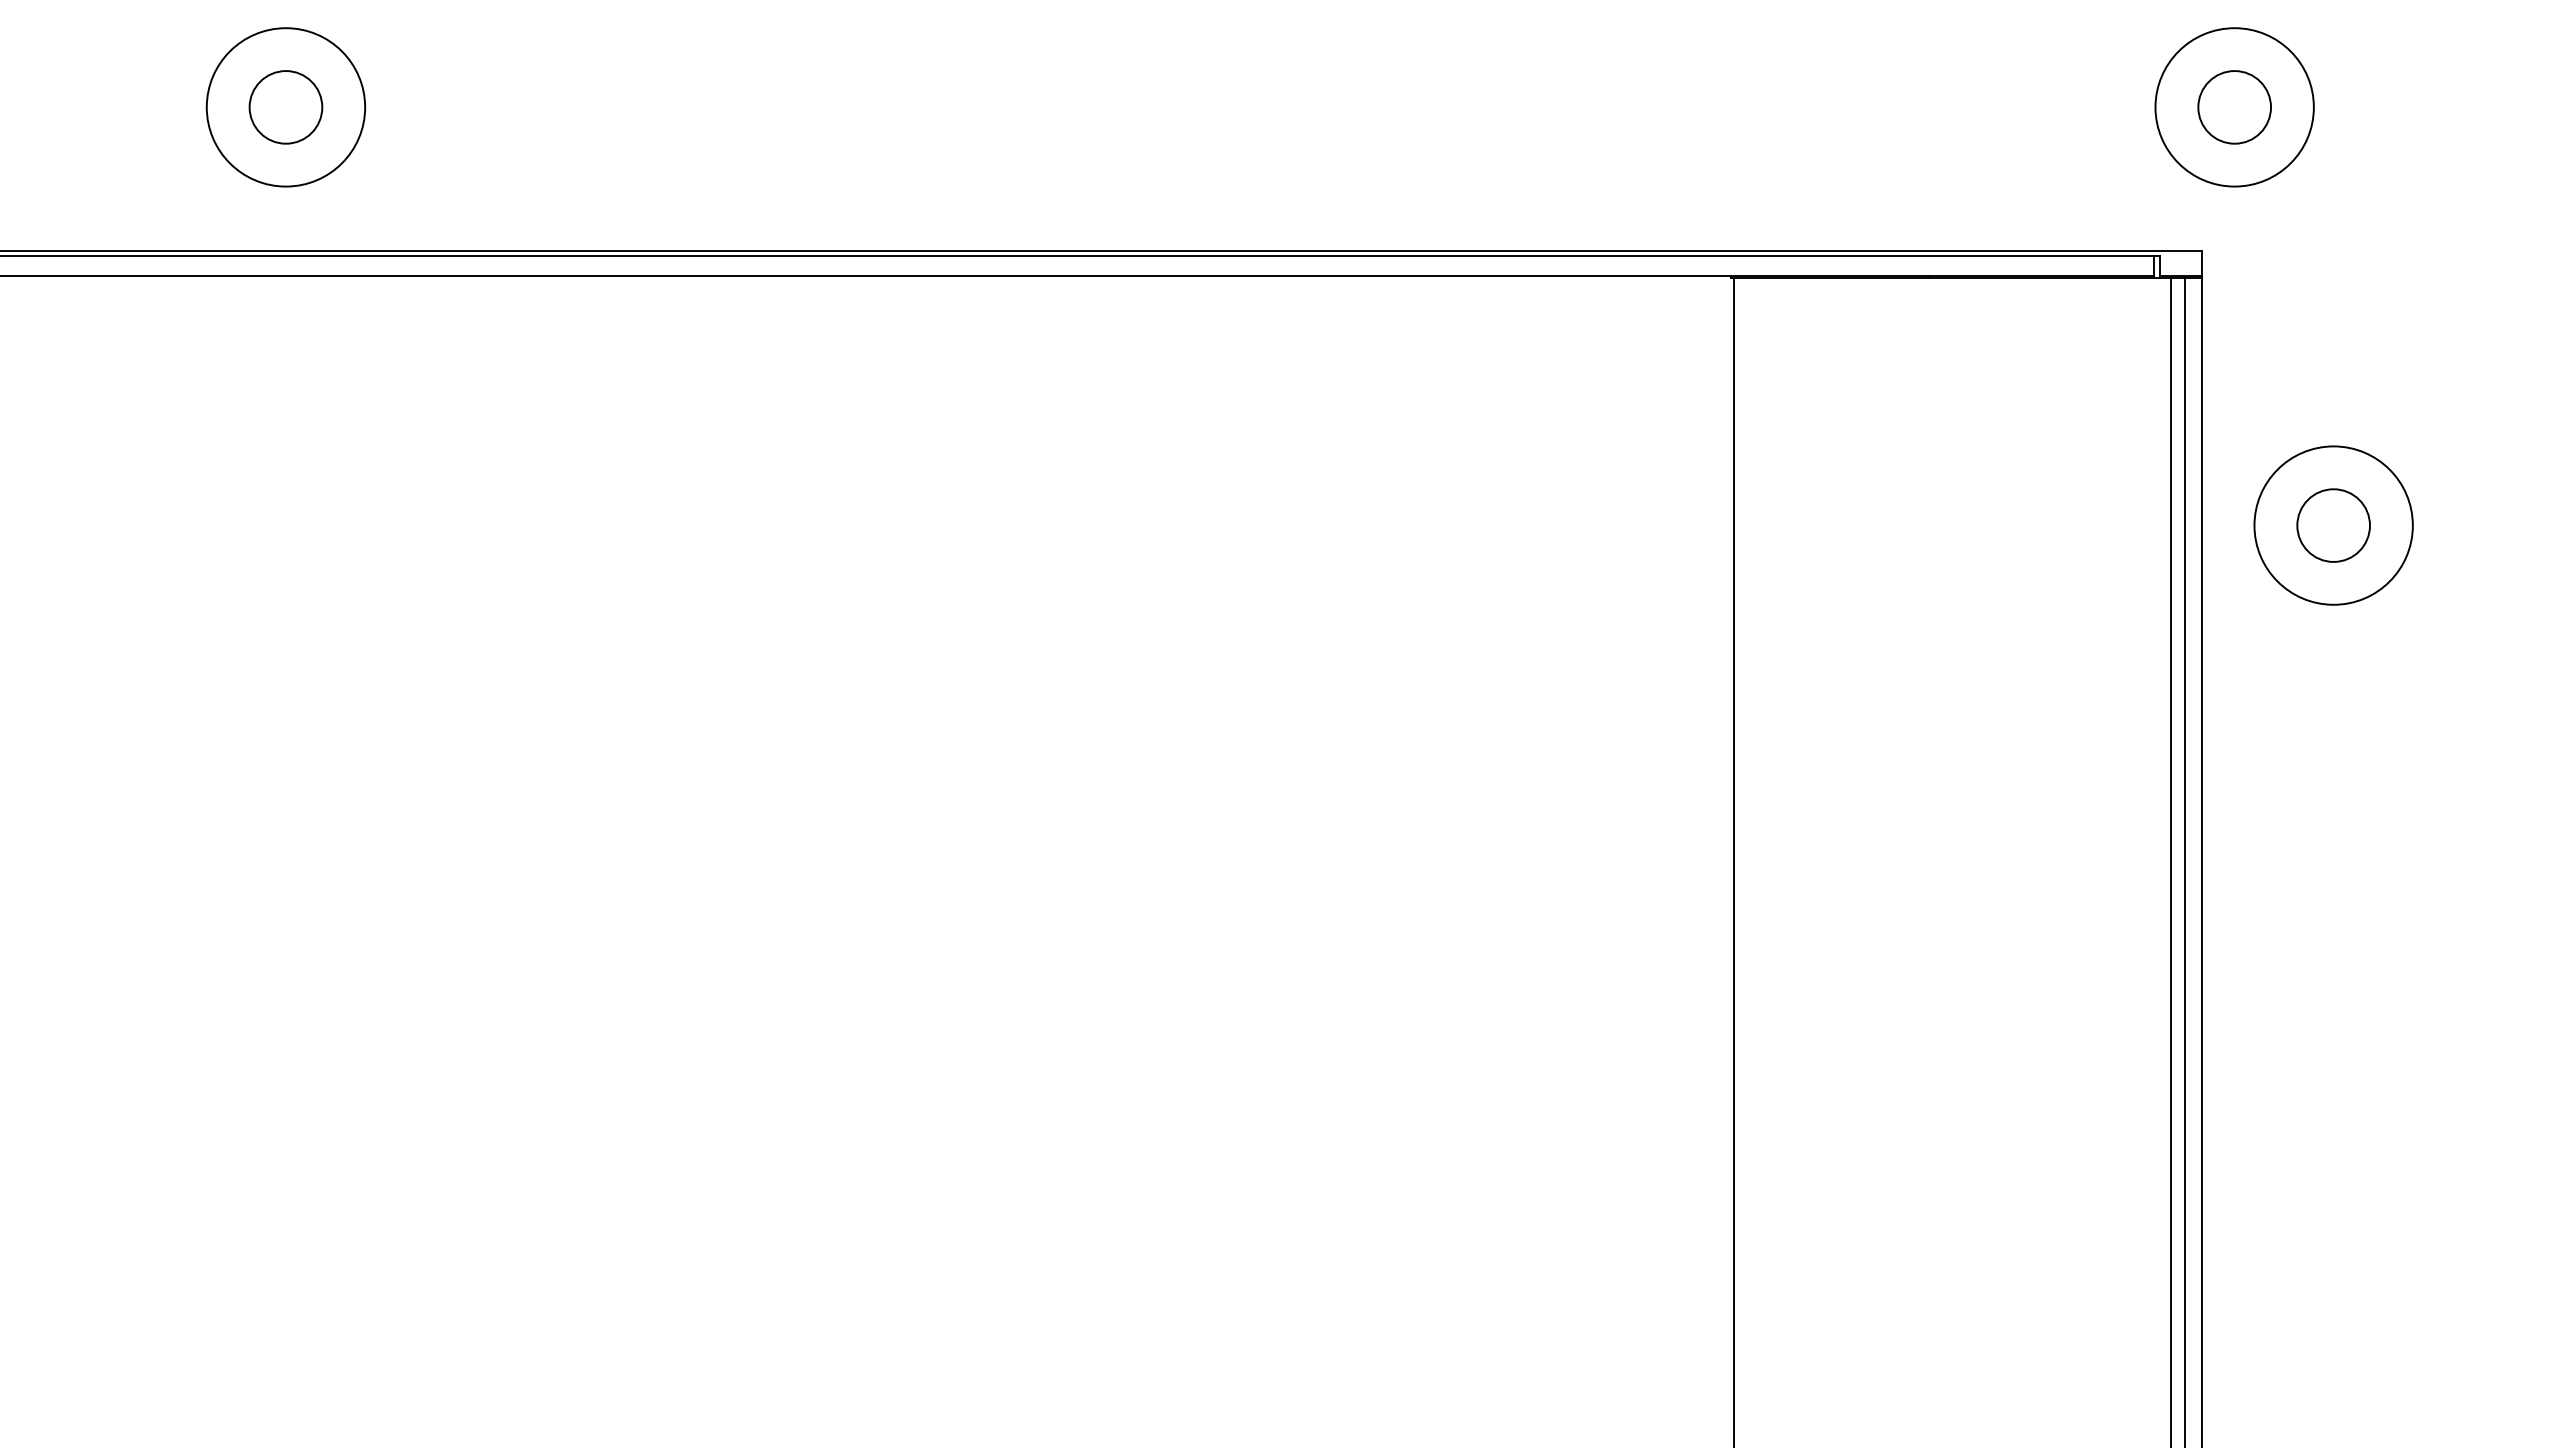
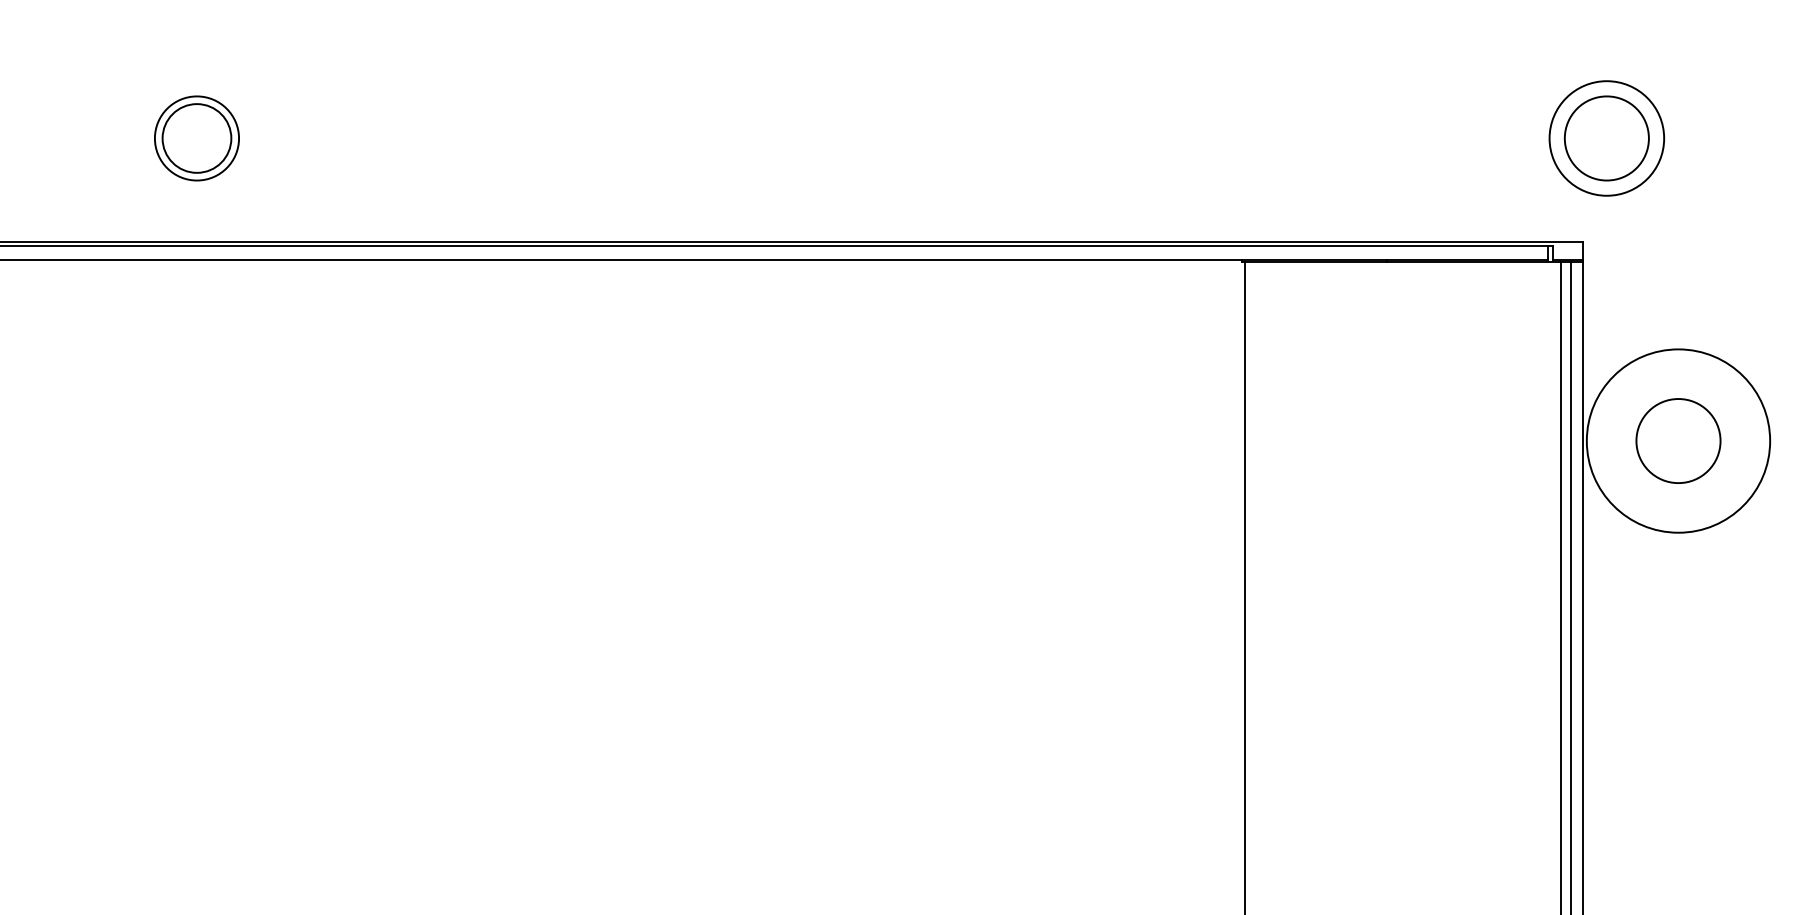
circle: (285, 107) -> (196, 138), size x0.6
circle: (285, 107) -> (196, 138), size x1.6
circle: (2234, 107) -> (1606, 138), size x1.6
circle: (2333, 525) -> (1678, 440), size x1.6
circle: (2333, 525) -> (1678, 440), size x1.6

